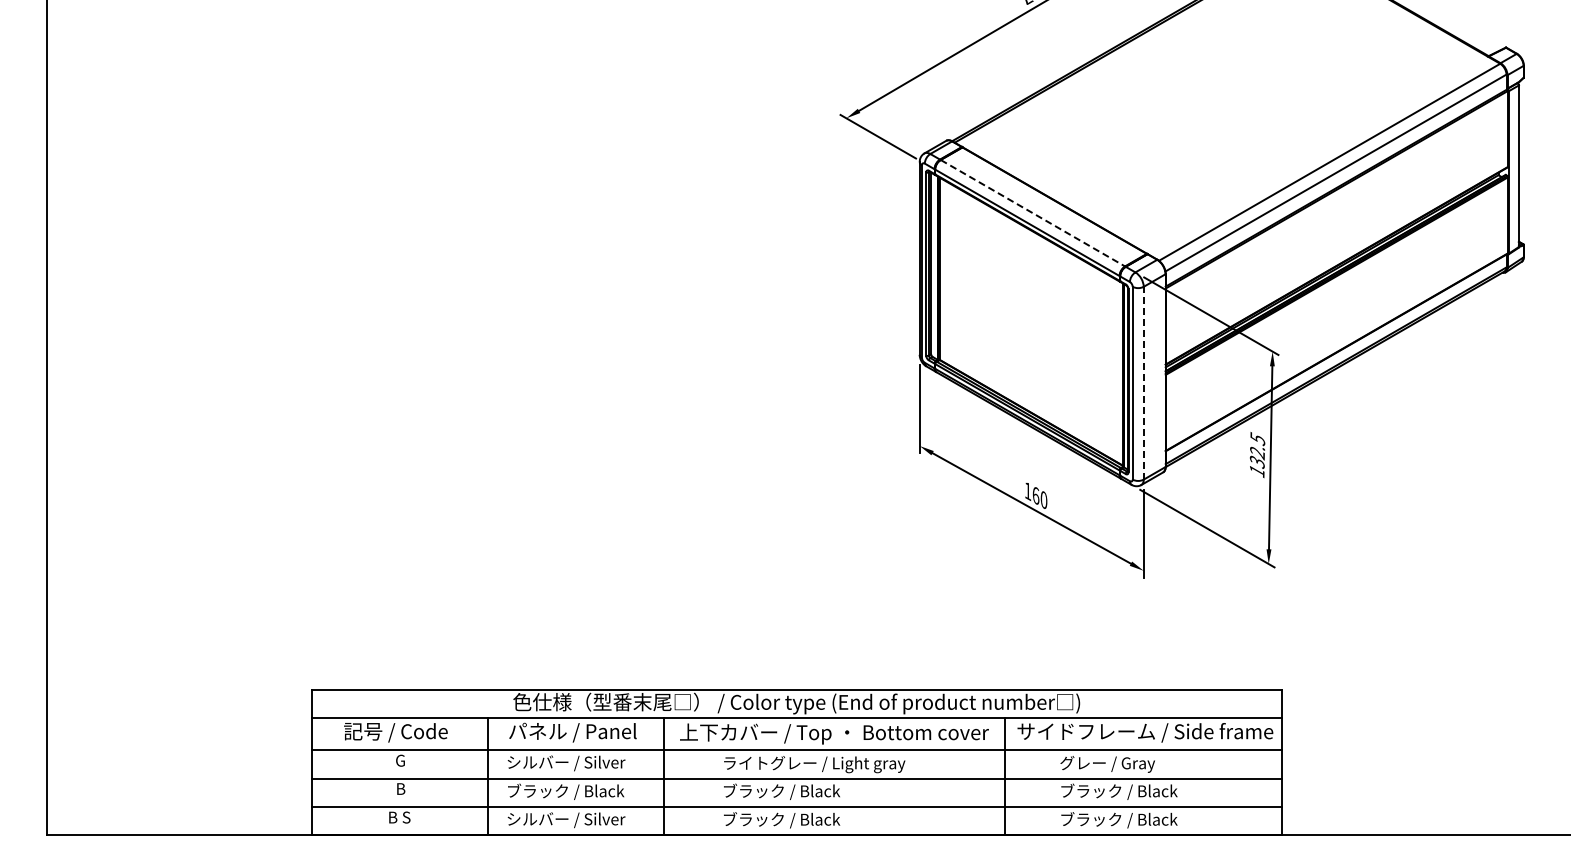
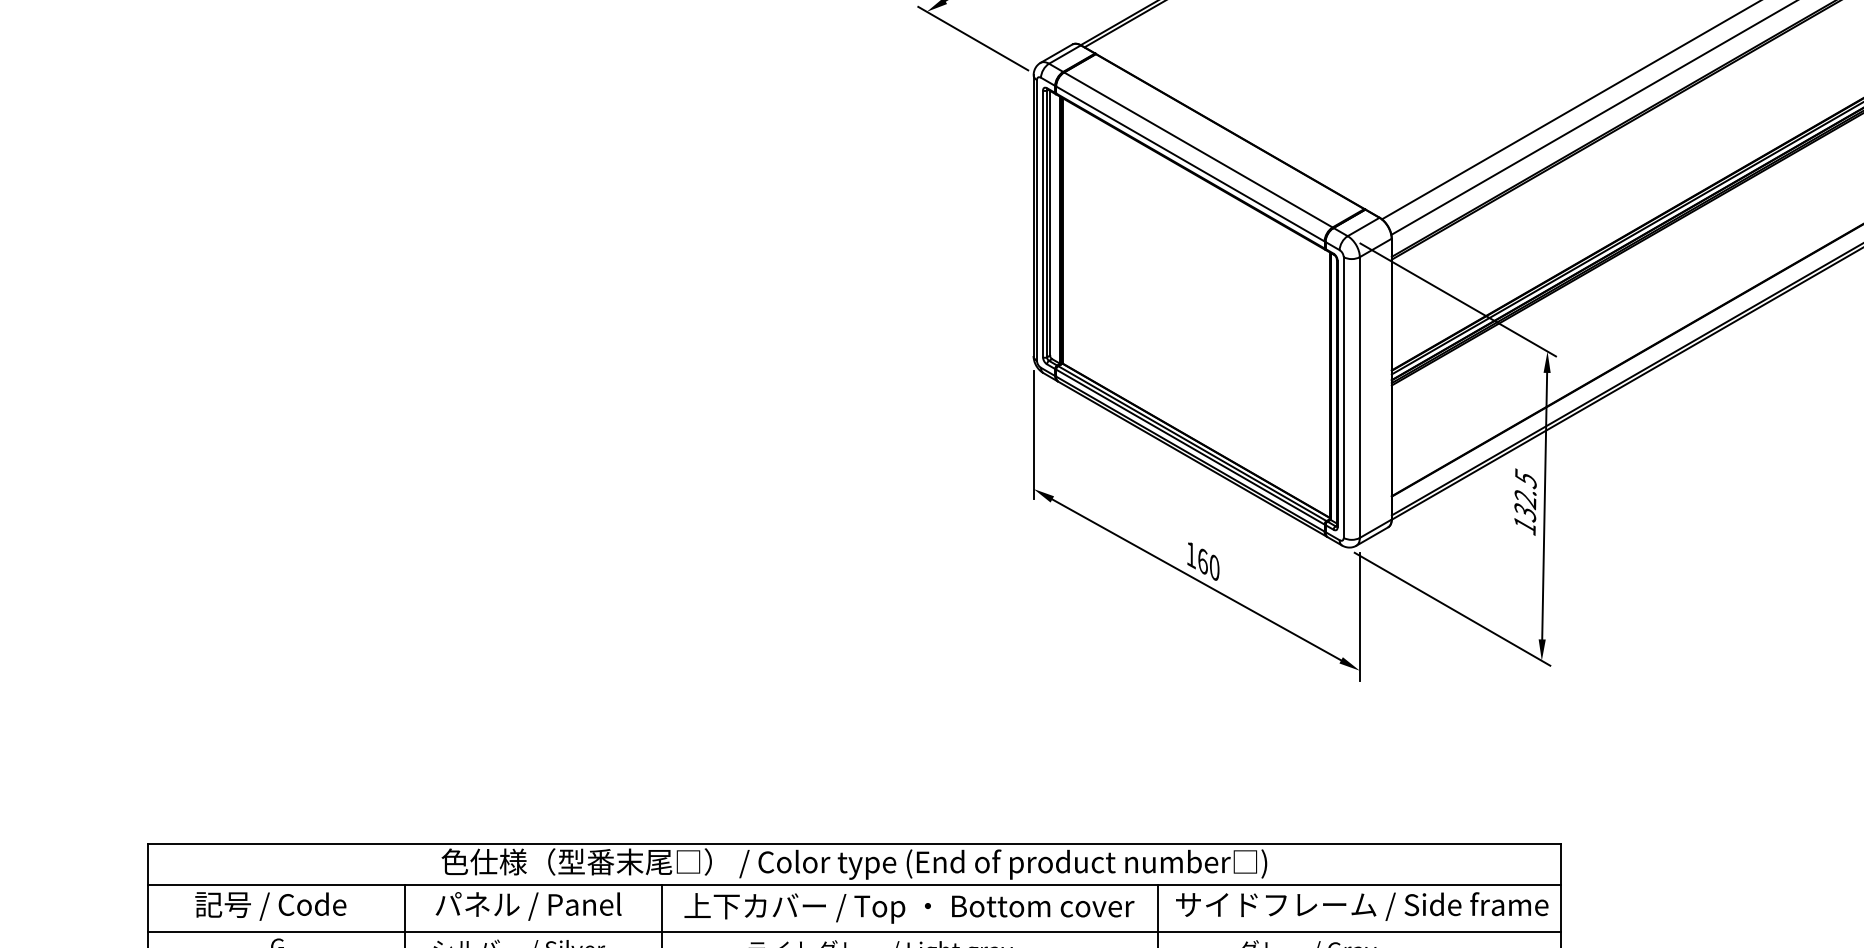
line: (1033, 213) -> (1199, 150), dashed -> solid
line: (1143, 382) -> (1359, 396), dashed -> solid

